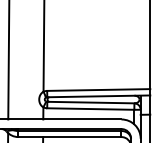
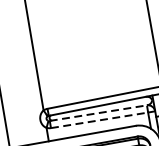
line: (90, 102) -> (97, 113), solid -> dashed
line: (90, 109) -> (99, 120), solid -> dashed

